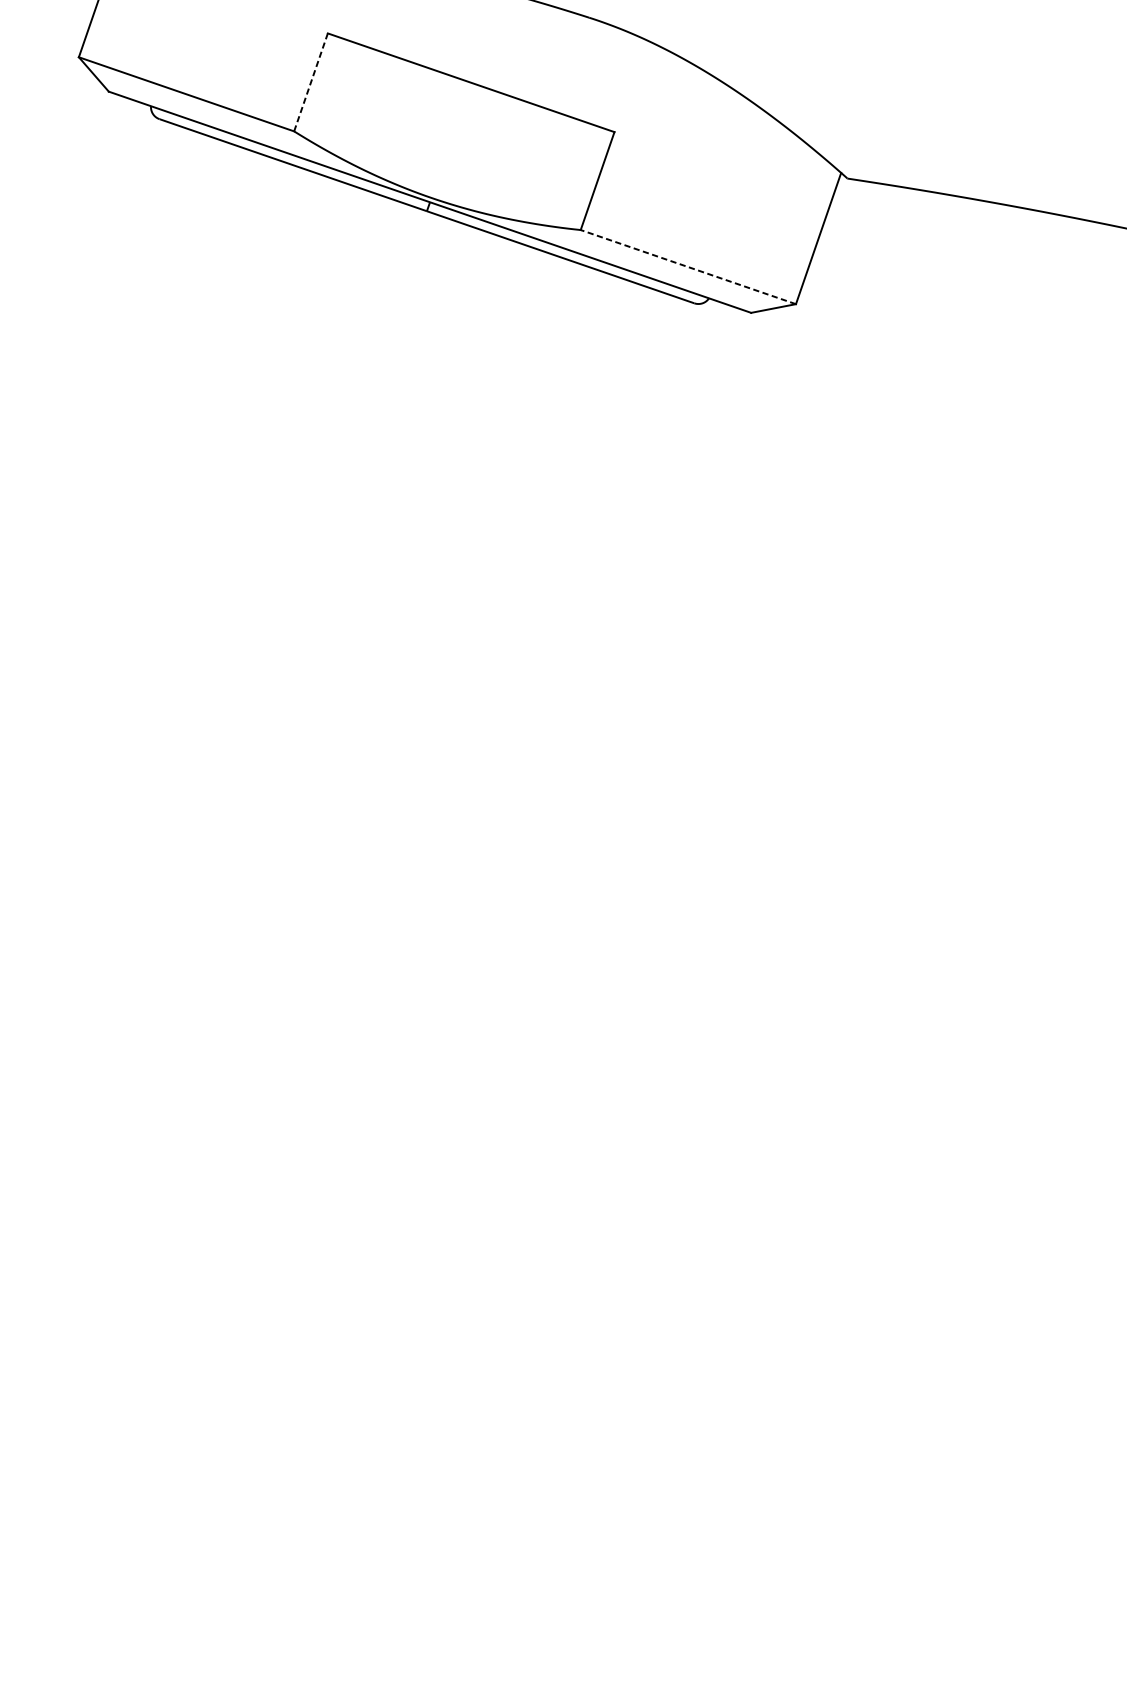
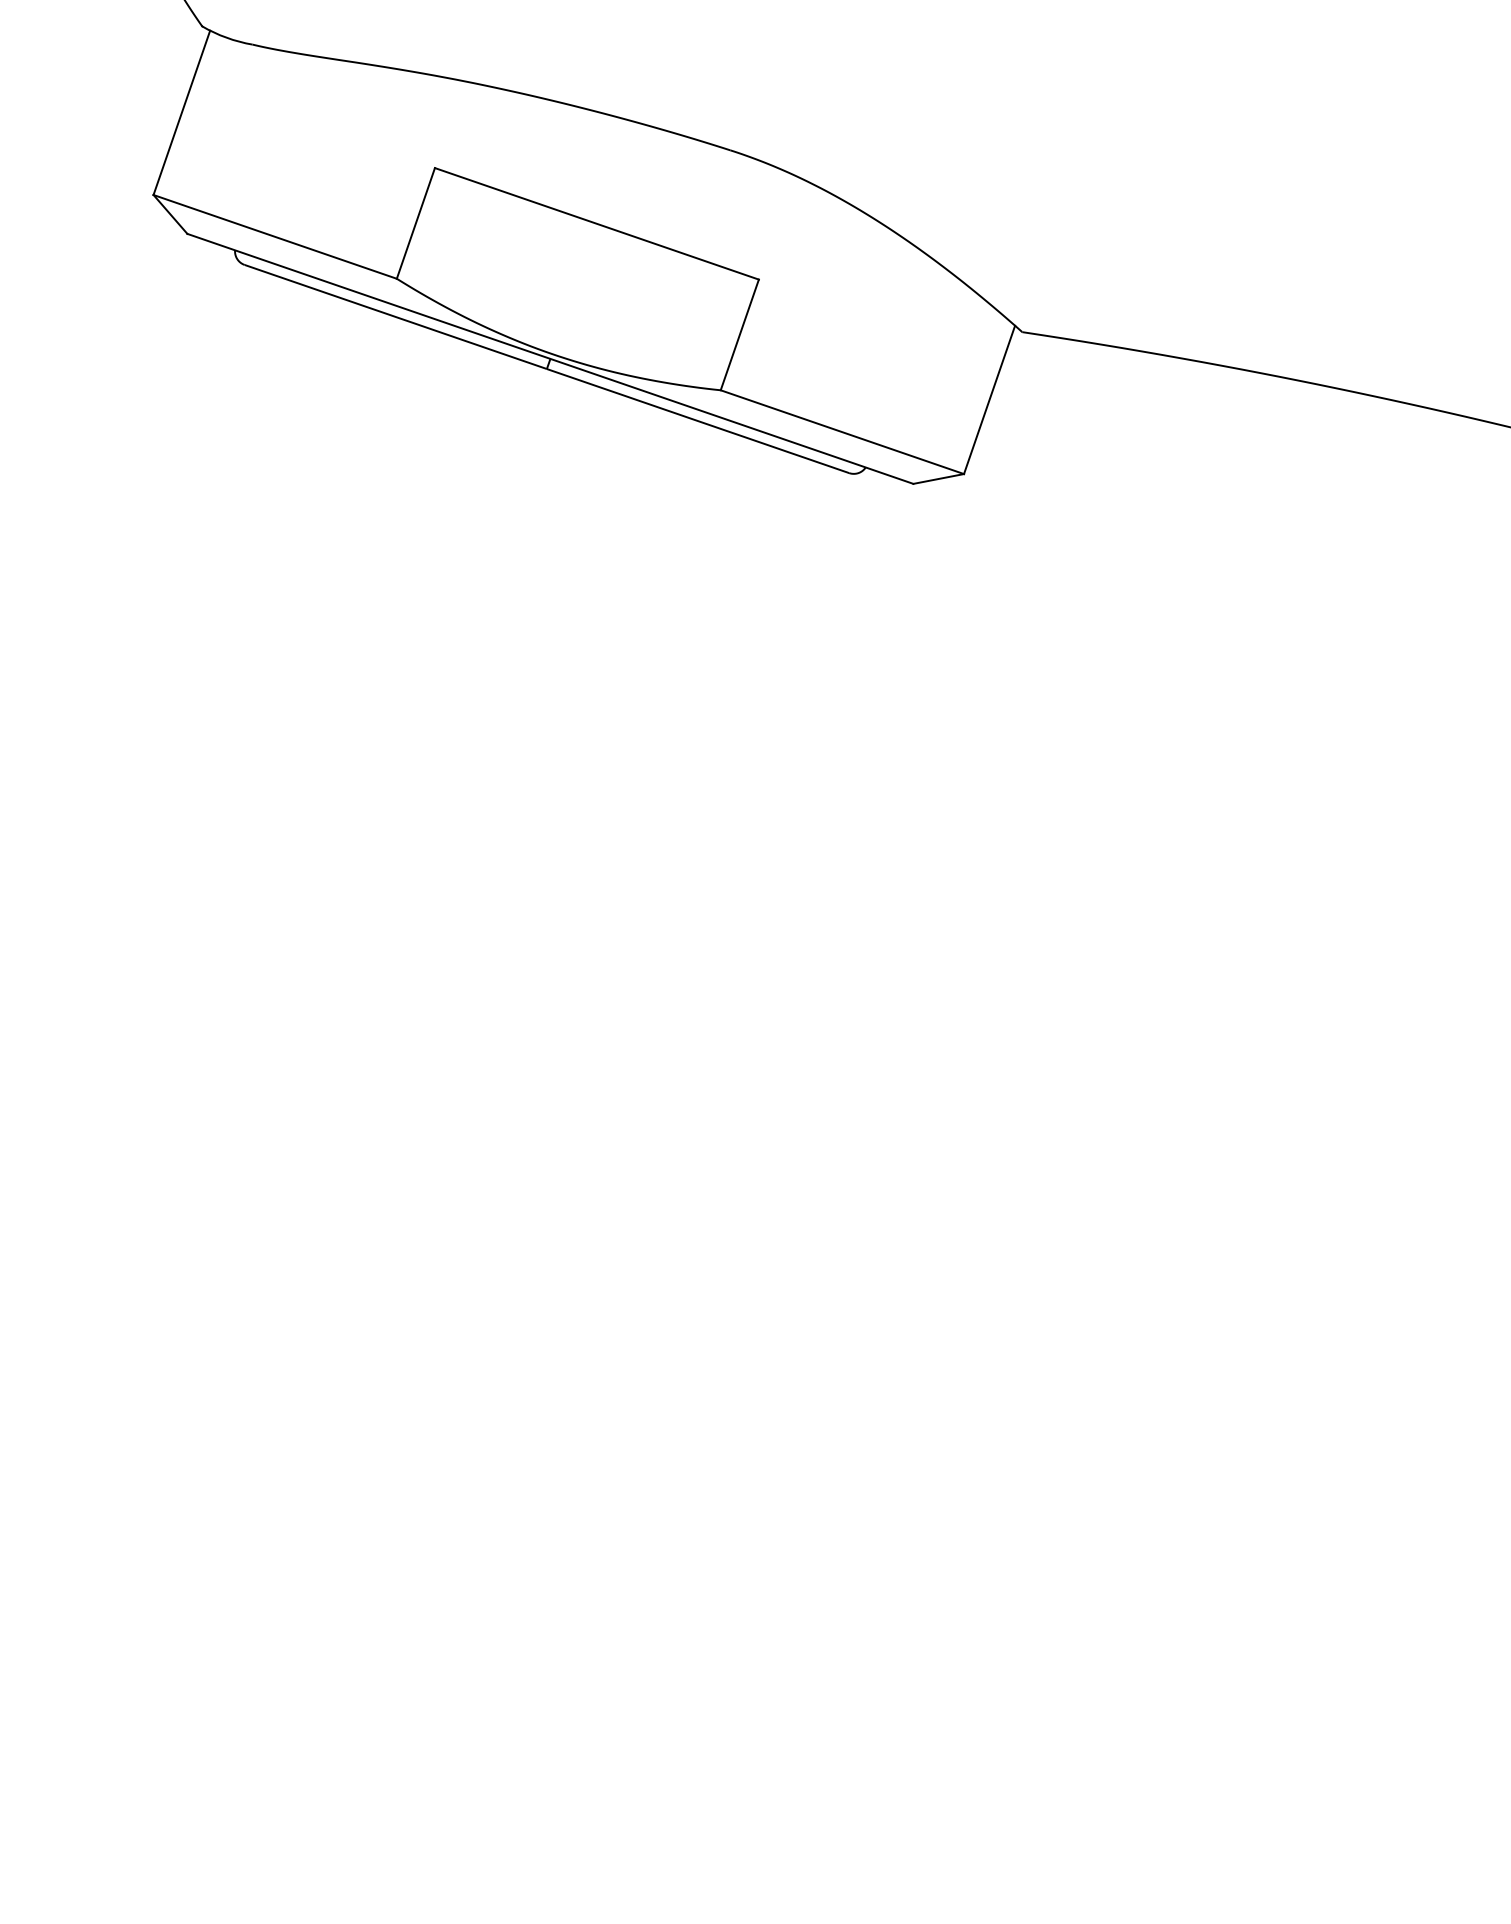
line: (310, 82) -> (415, 223), dashed -> solid
line: (688, 267) -> (842, 432), dashed -> solid

